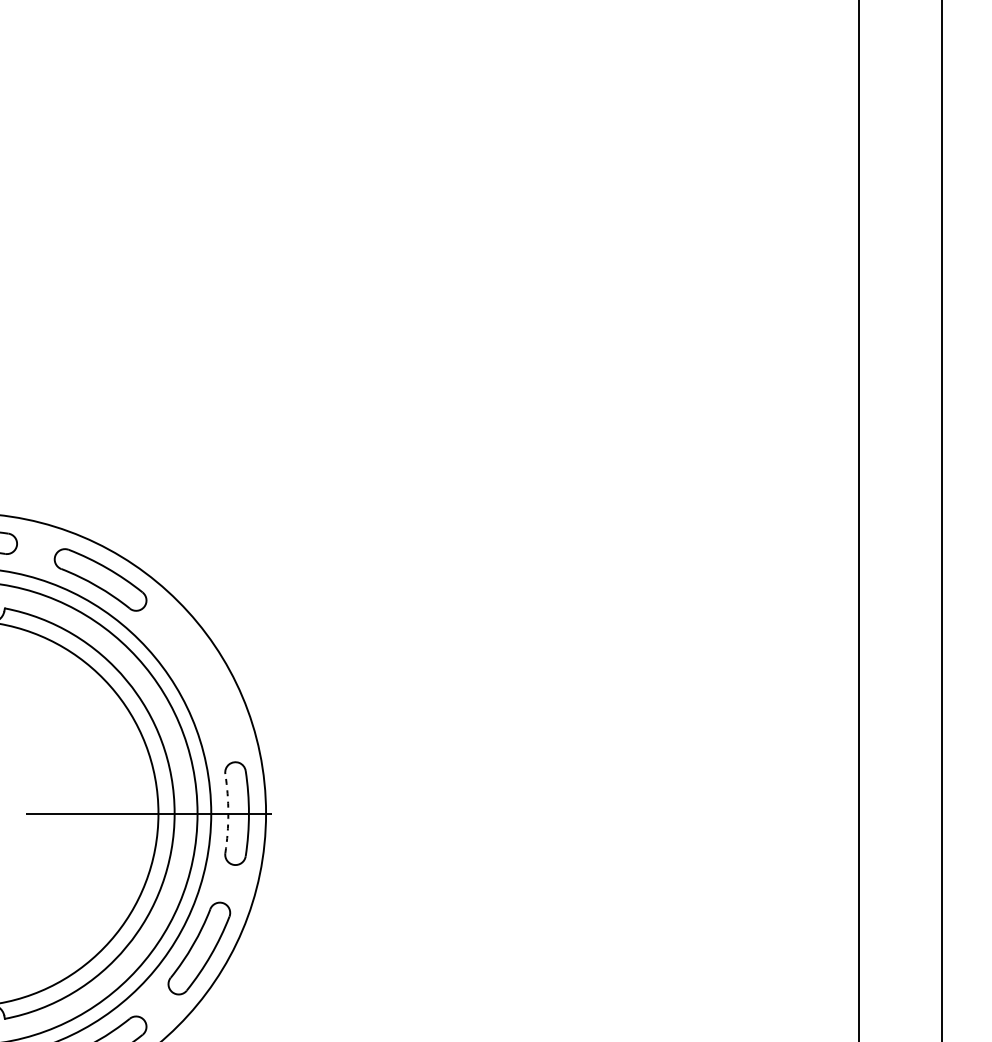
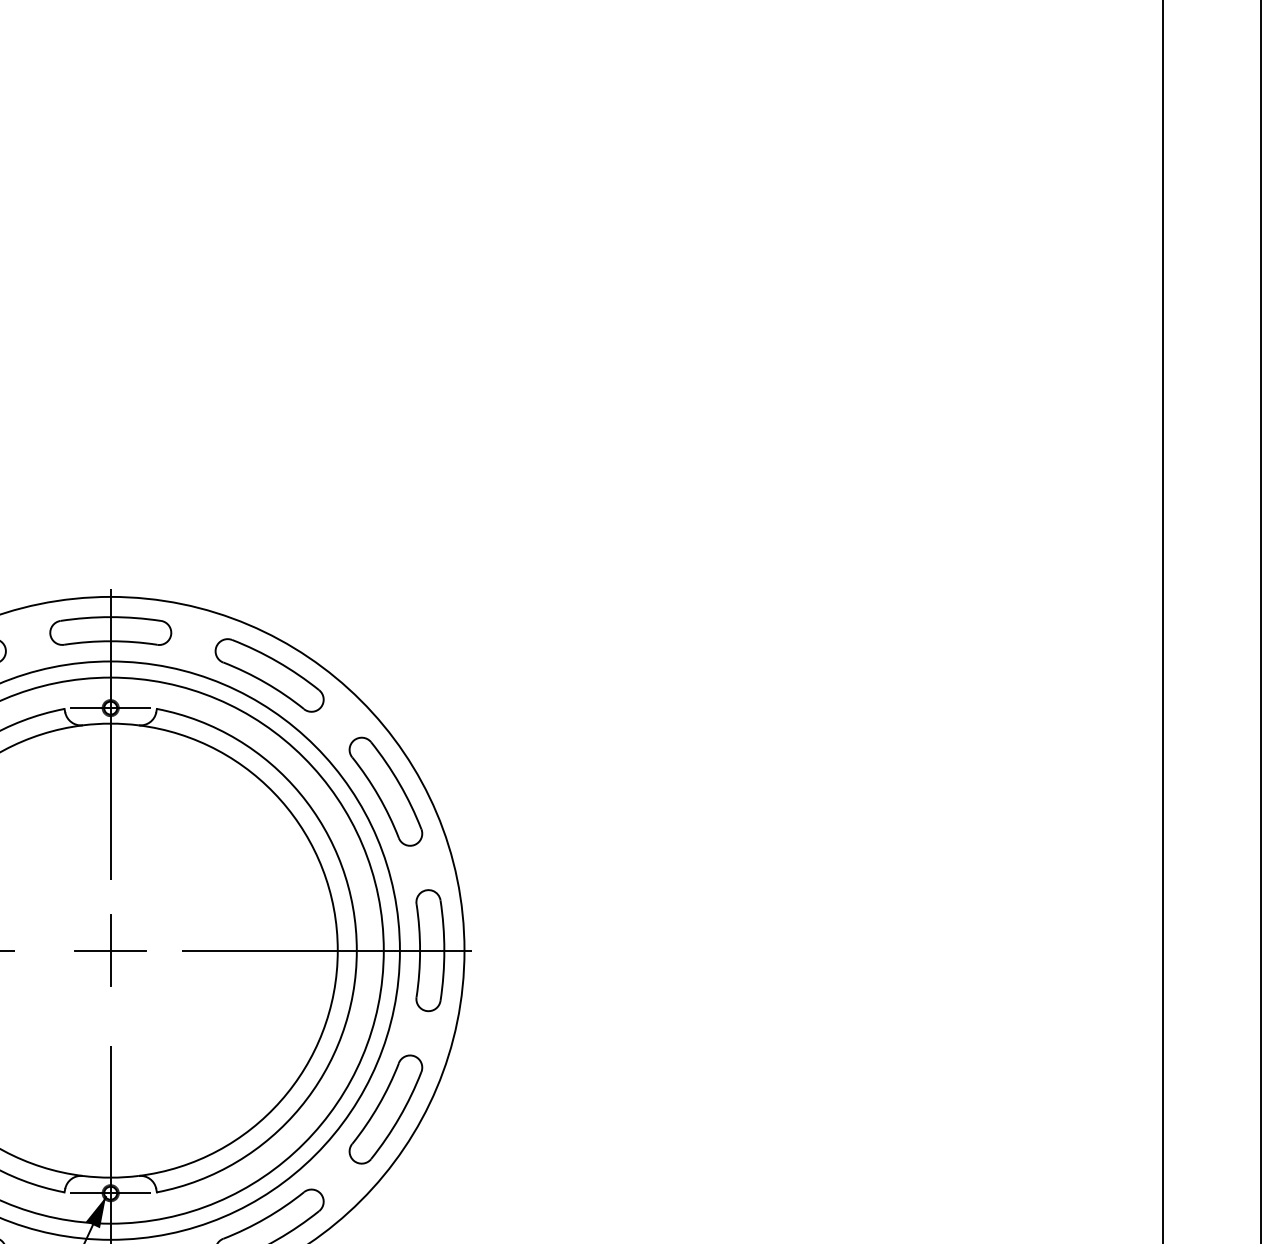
part: (198, 678) -> (385, 791), added
arc: (228, 813) -> (420, 950), dashed -> solid

